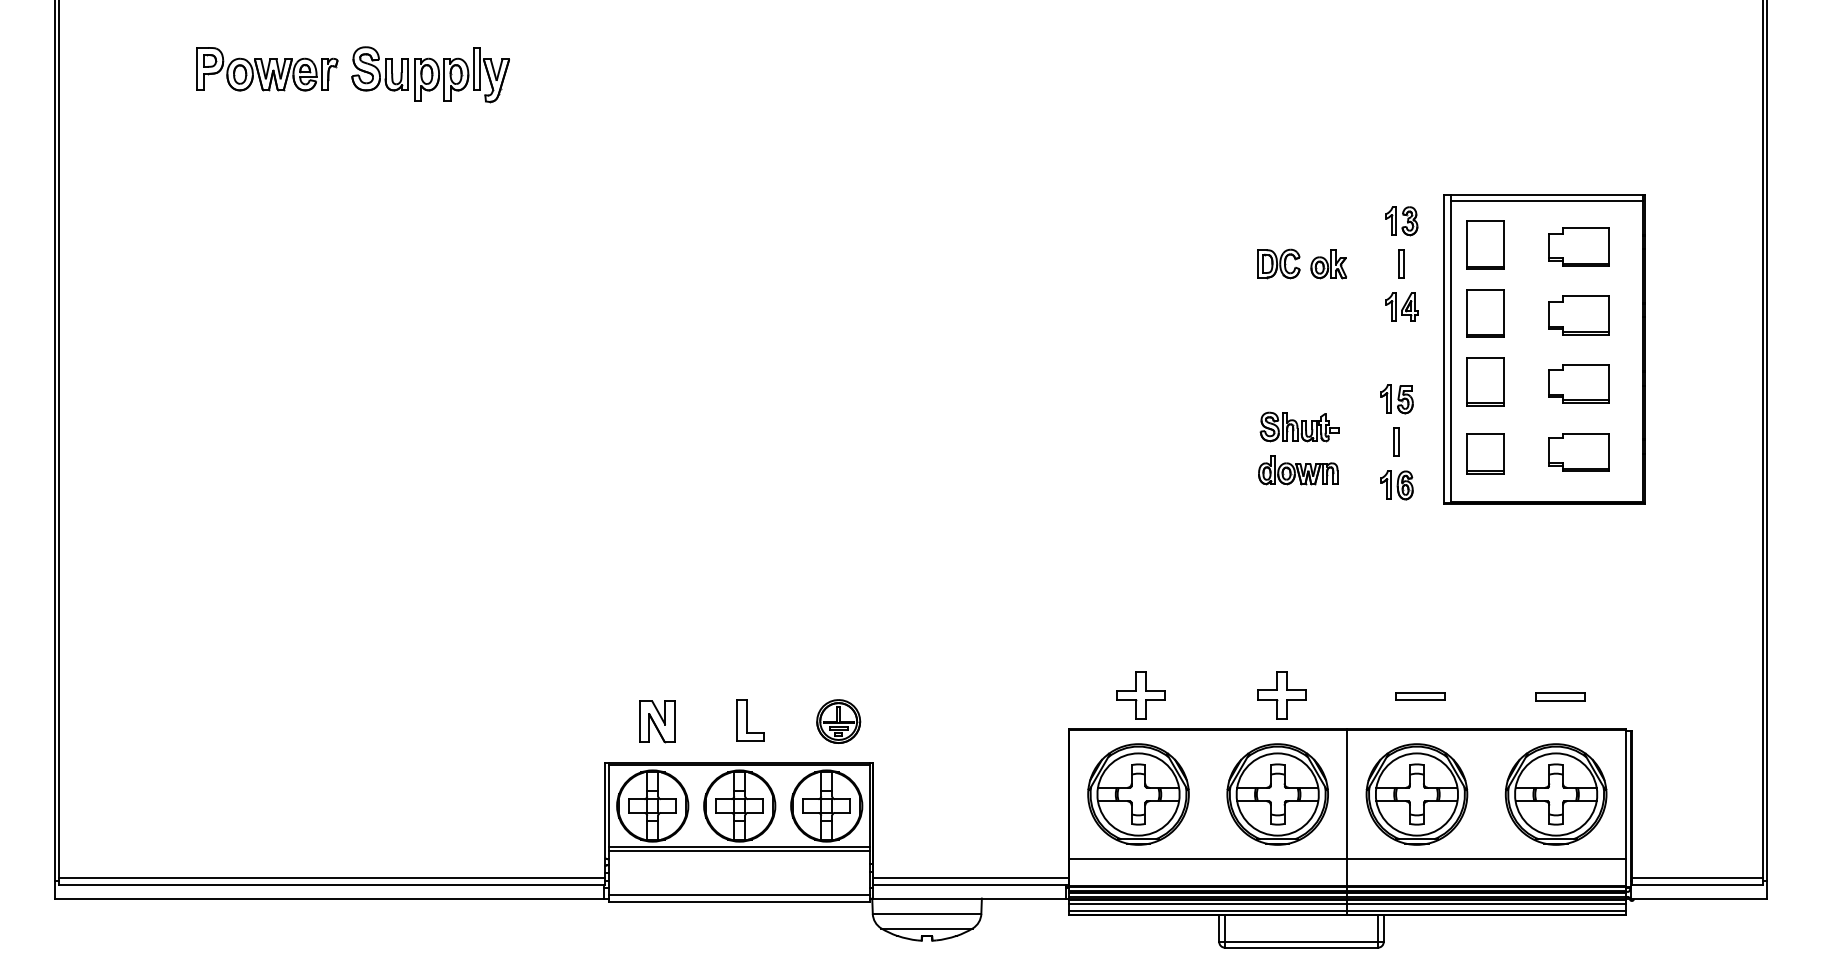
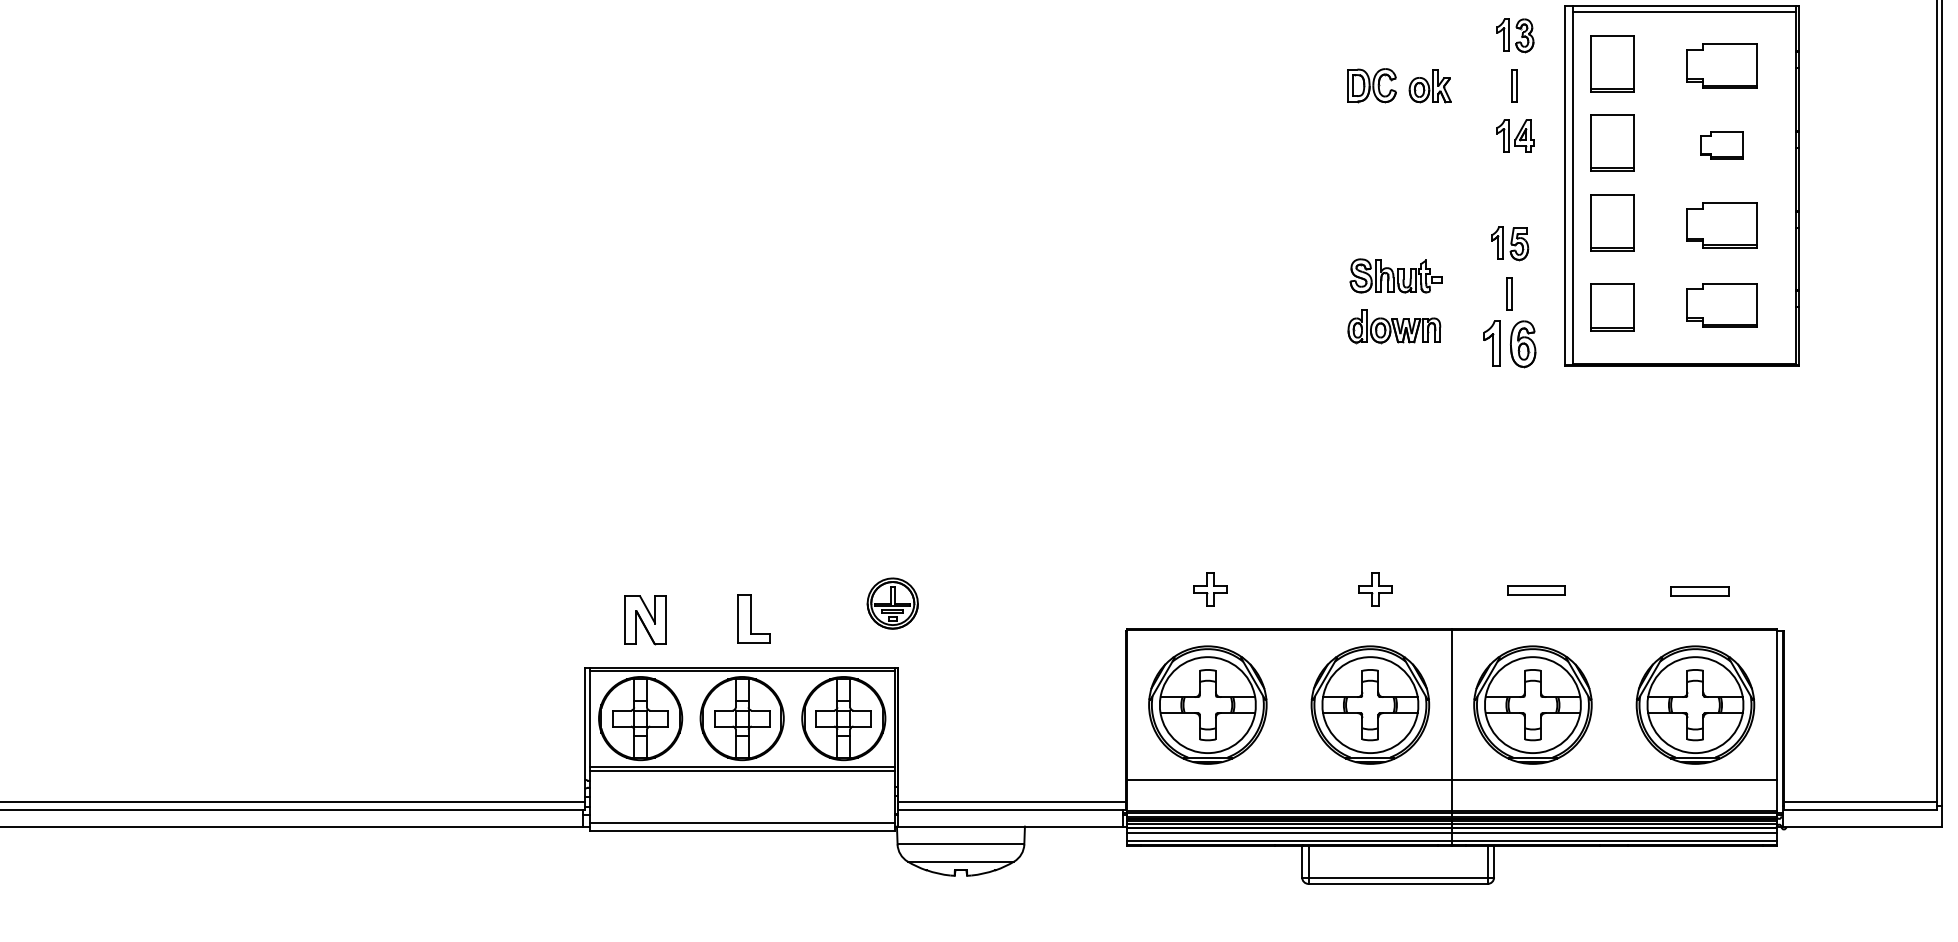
part: (1578, 315) -> (1721, 145), size x0.6
part: (1396, 485) -> (1509, 344), size x1.4
part: (1140, 695) -> (1210, 589), size x0.6
part: (1281, 695) -> (1374, 589), size x0.6
part: (838, 721) -> (892, 603), moved

